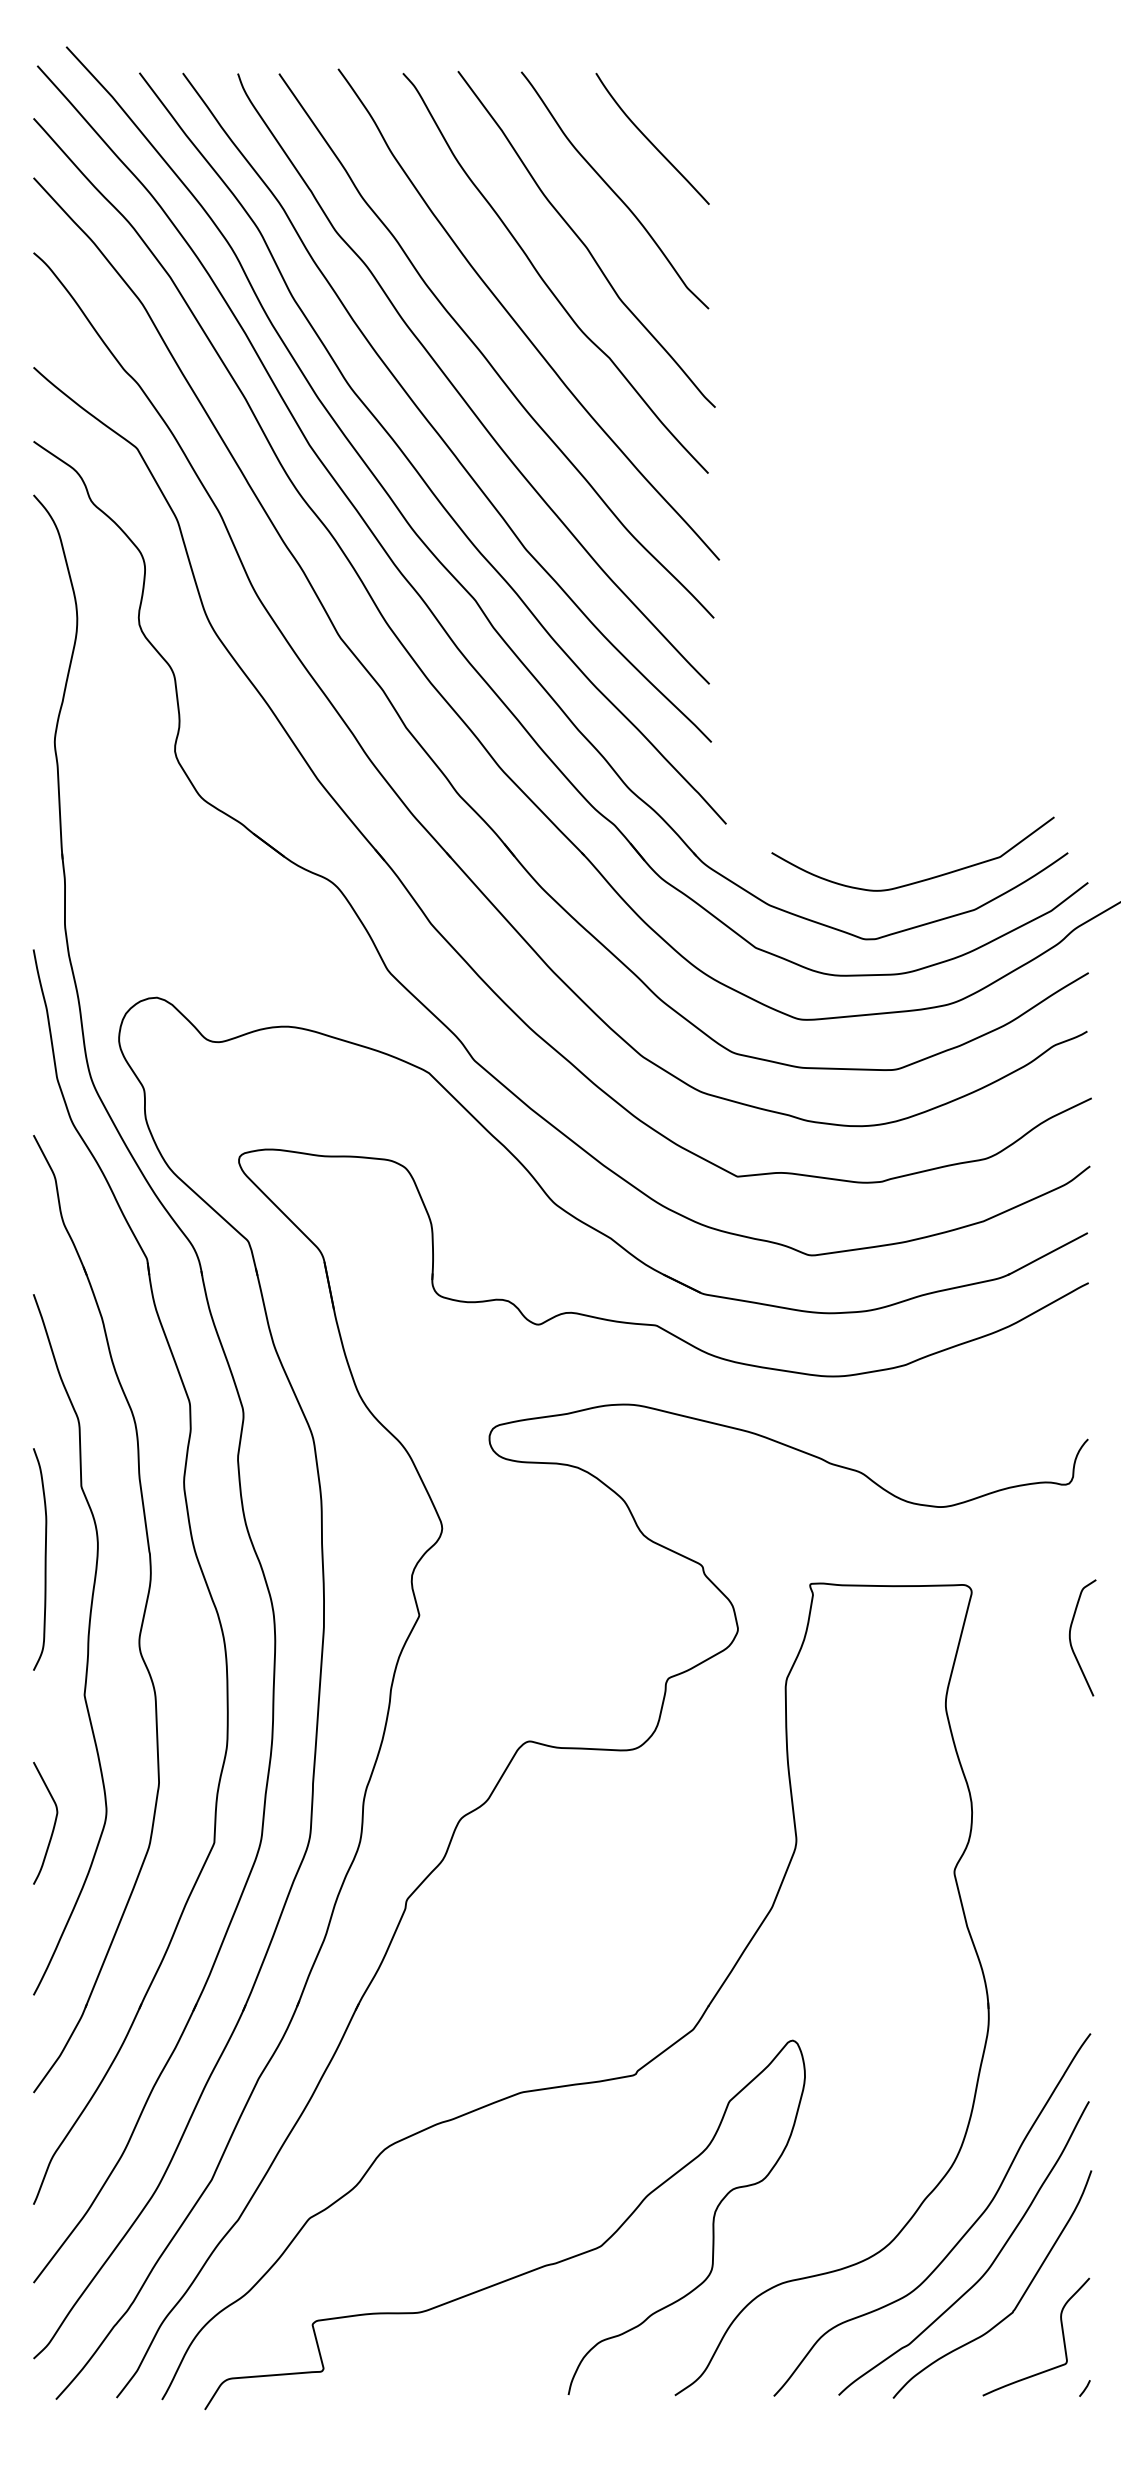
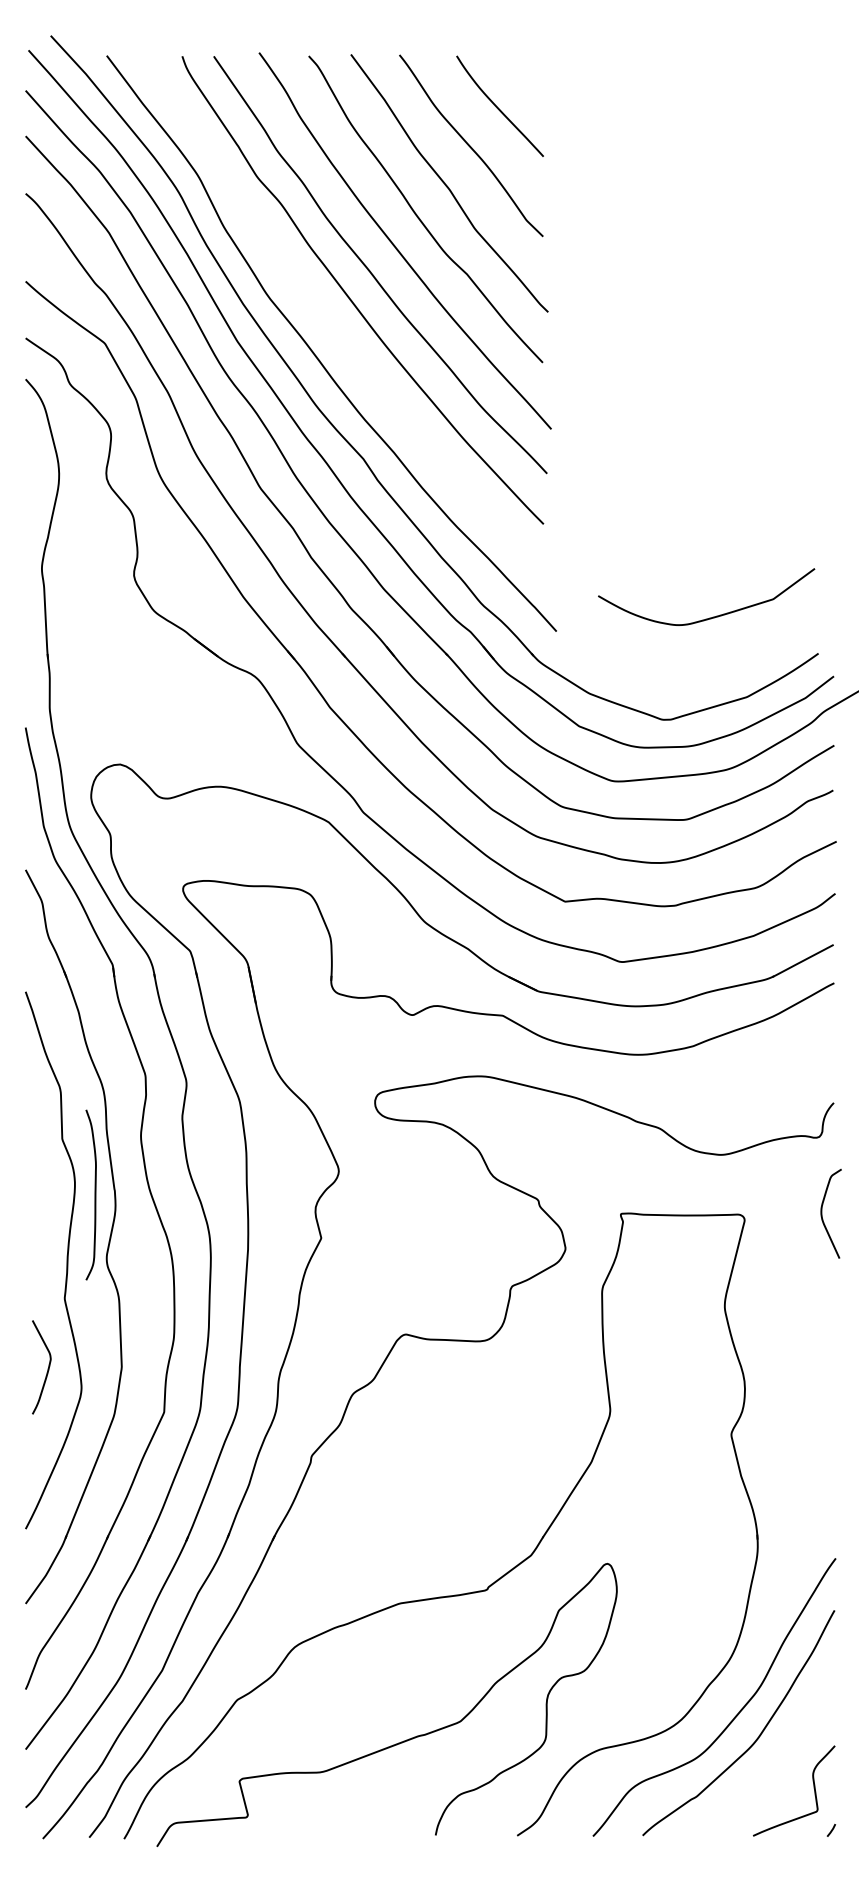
curve: (431, 423) -> (330, 324), removed
curve: (919, 880) -> (711, 617), moved
curve: (44, 1559) -> (94, 1195), moved
curve: (1071, 1640) -> (822, 1215), moved
curve: (53, 1824) -> (47, 1368), moved
curve: (1019, 2299) -> (781, 1762), removed

